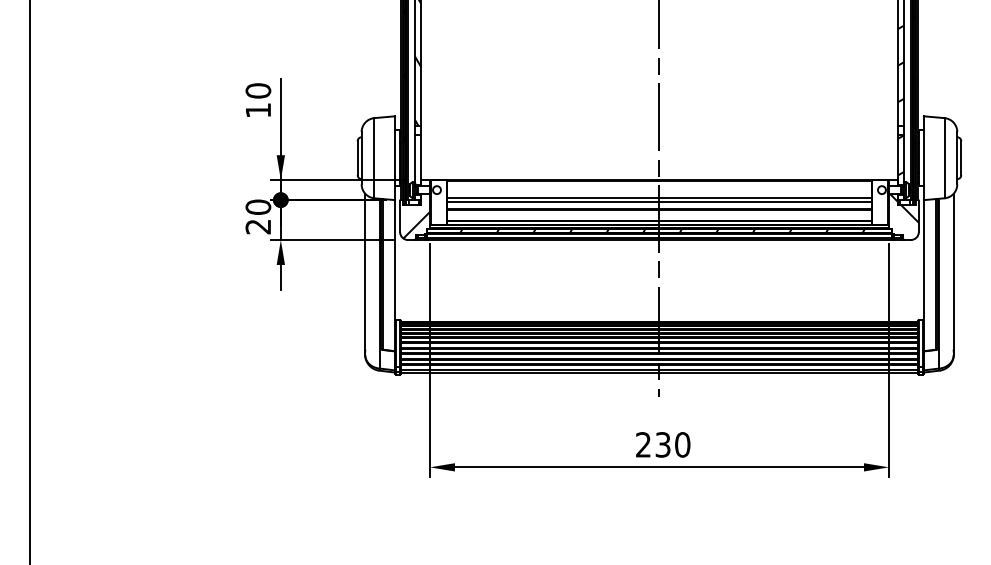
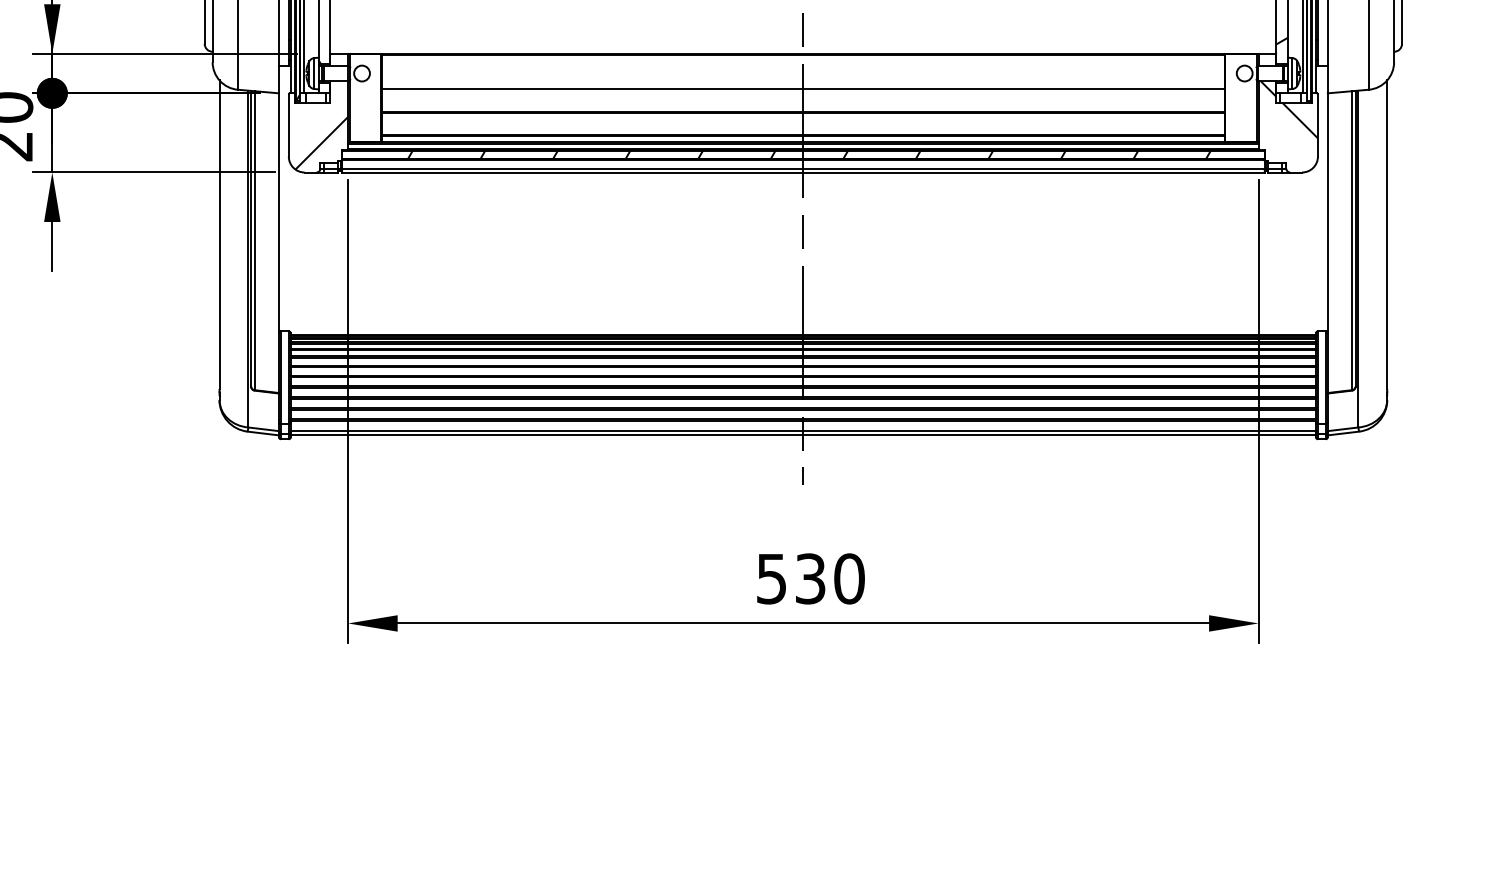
line: (658, 202) -> (801, 98), removed
text: (643, 444) -> (771, 578), 230 -> 530

